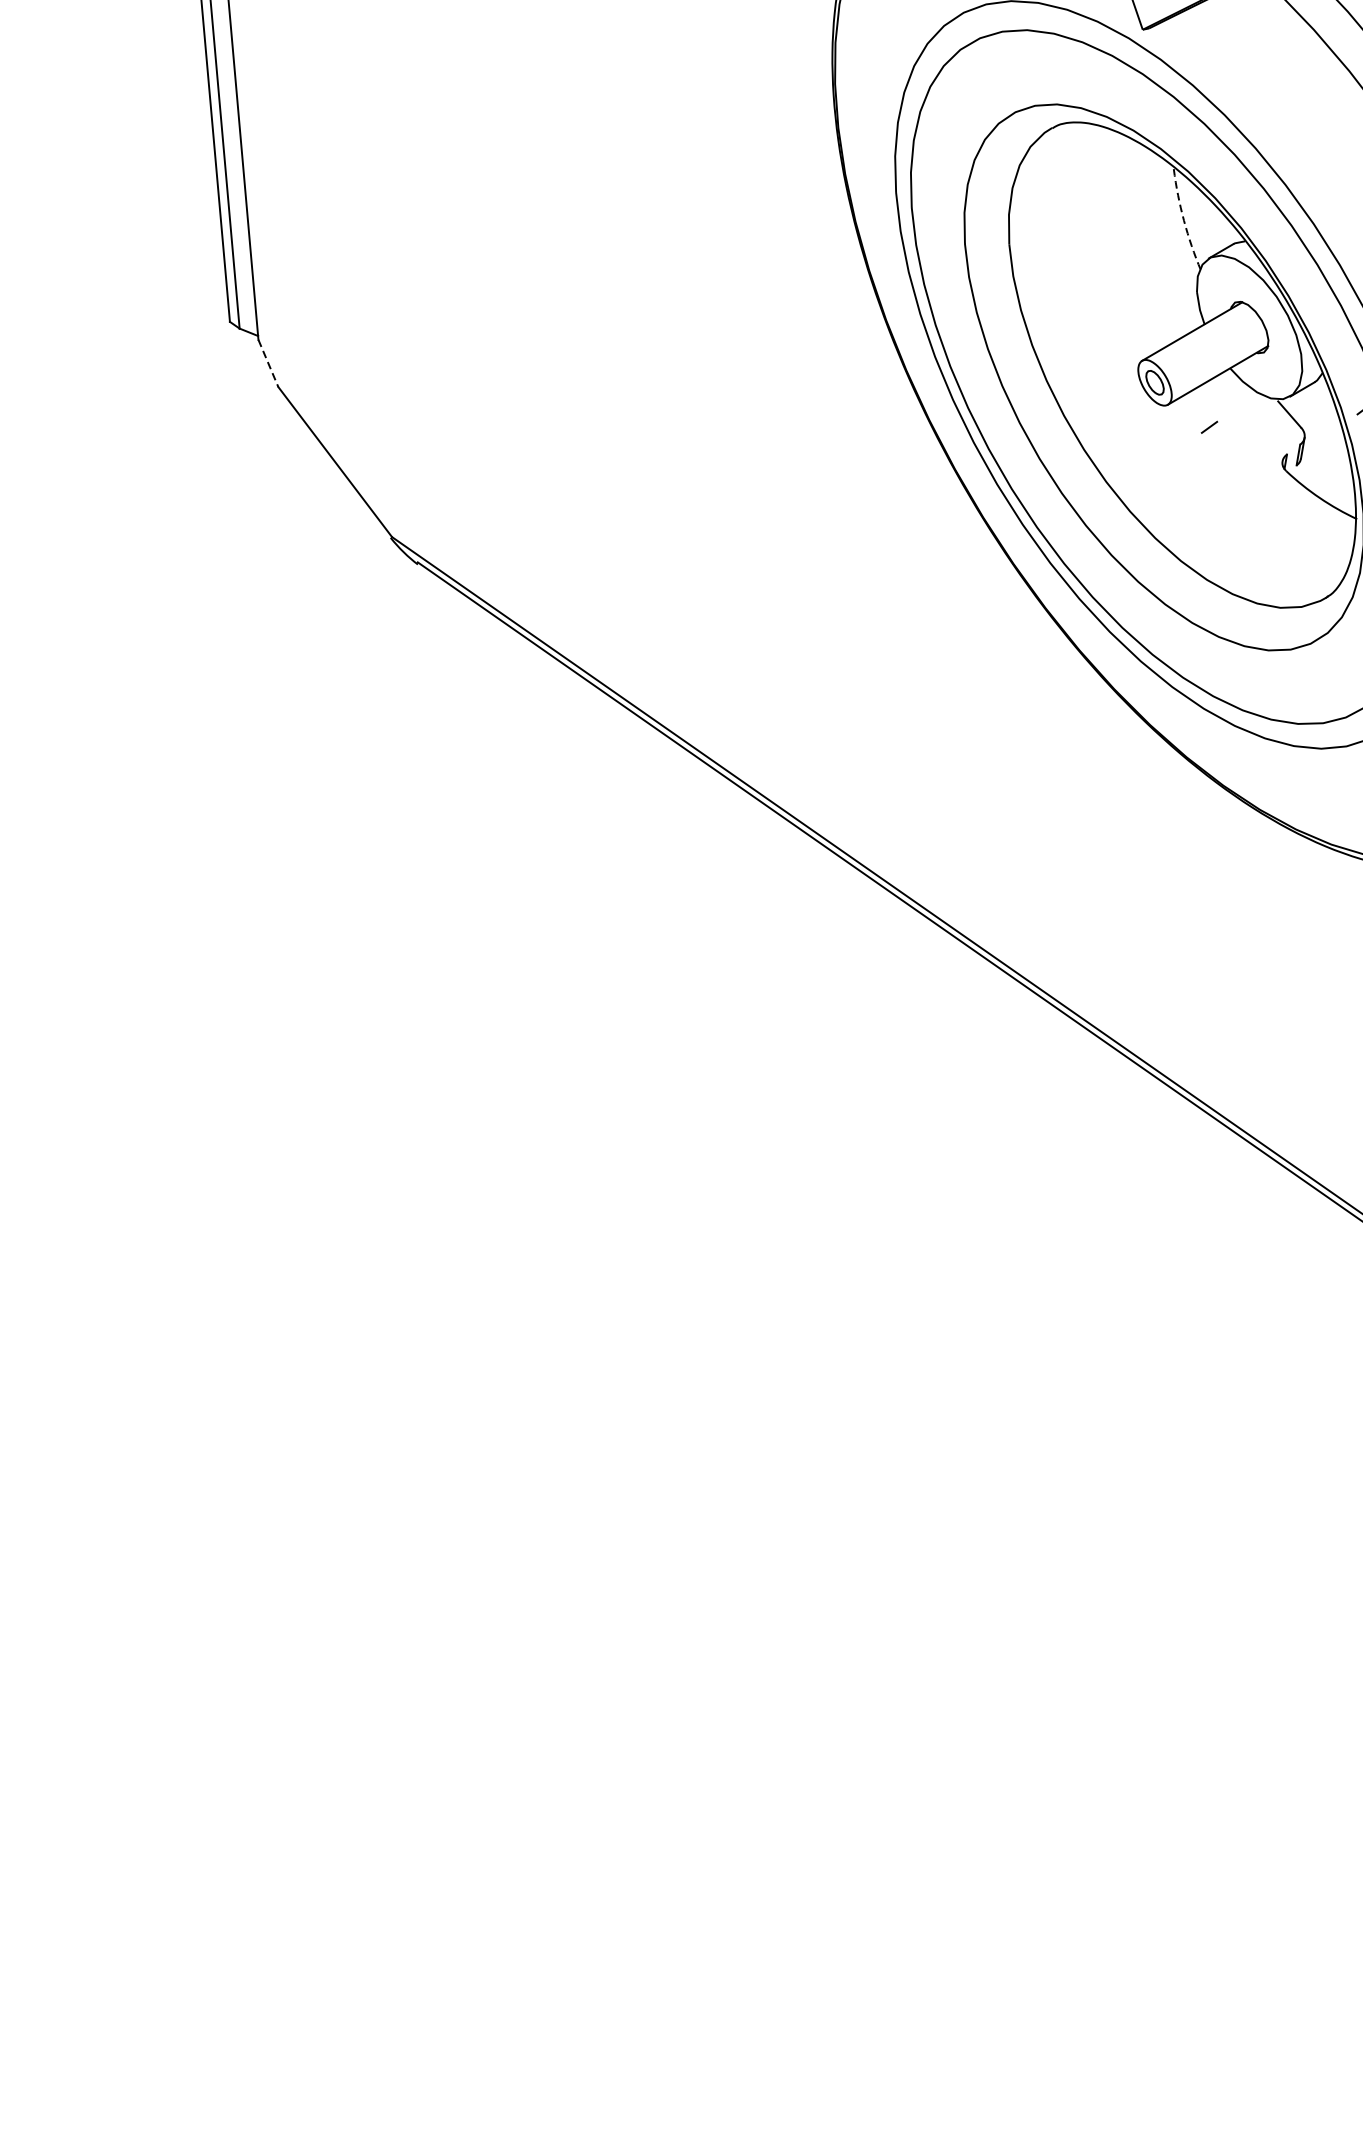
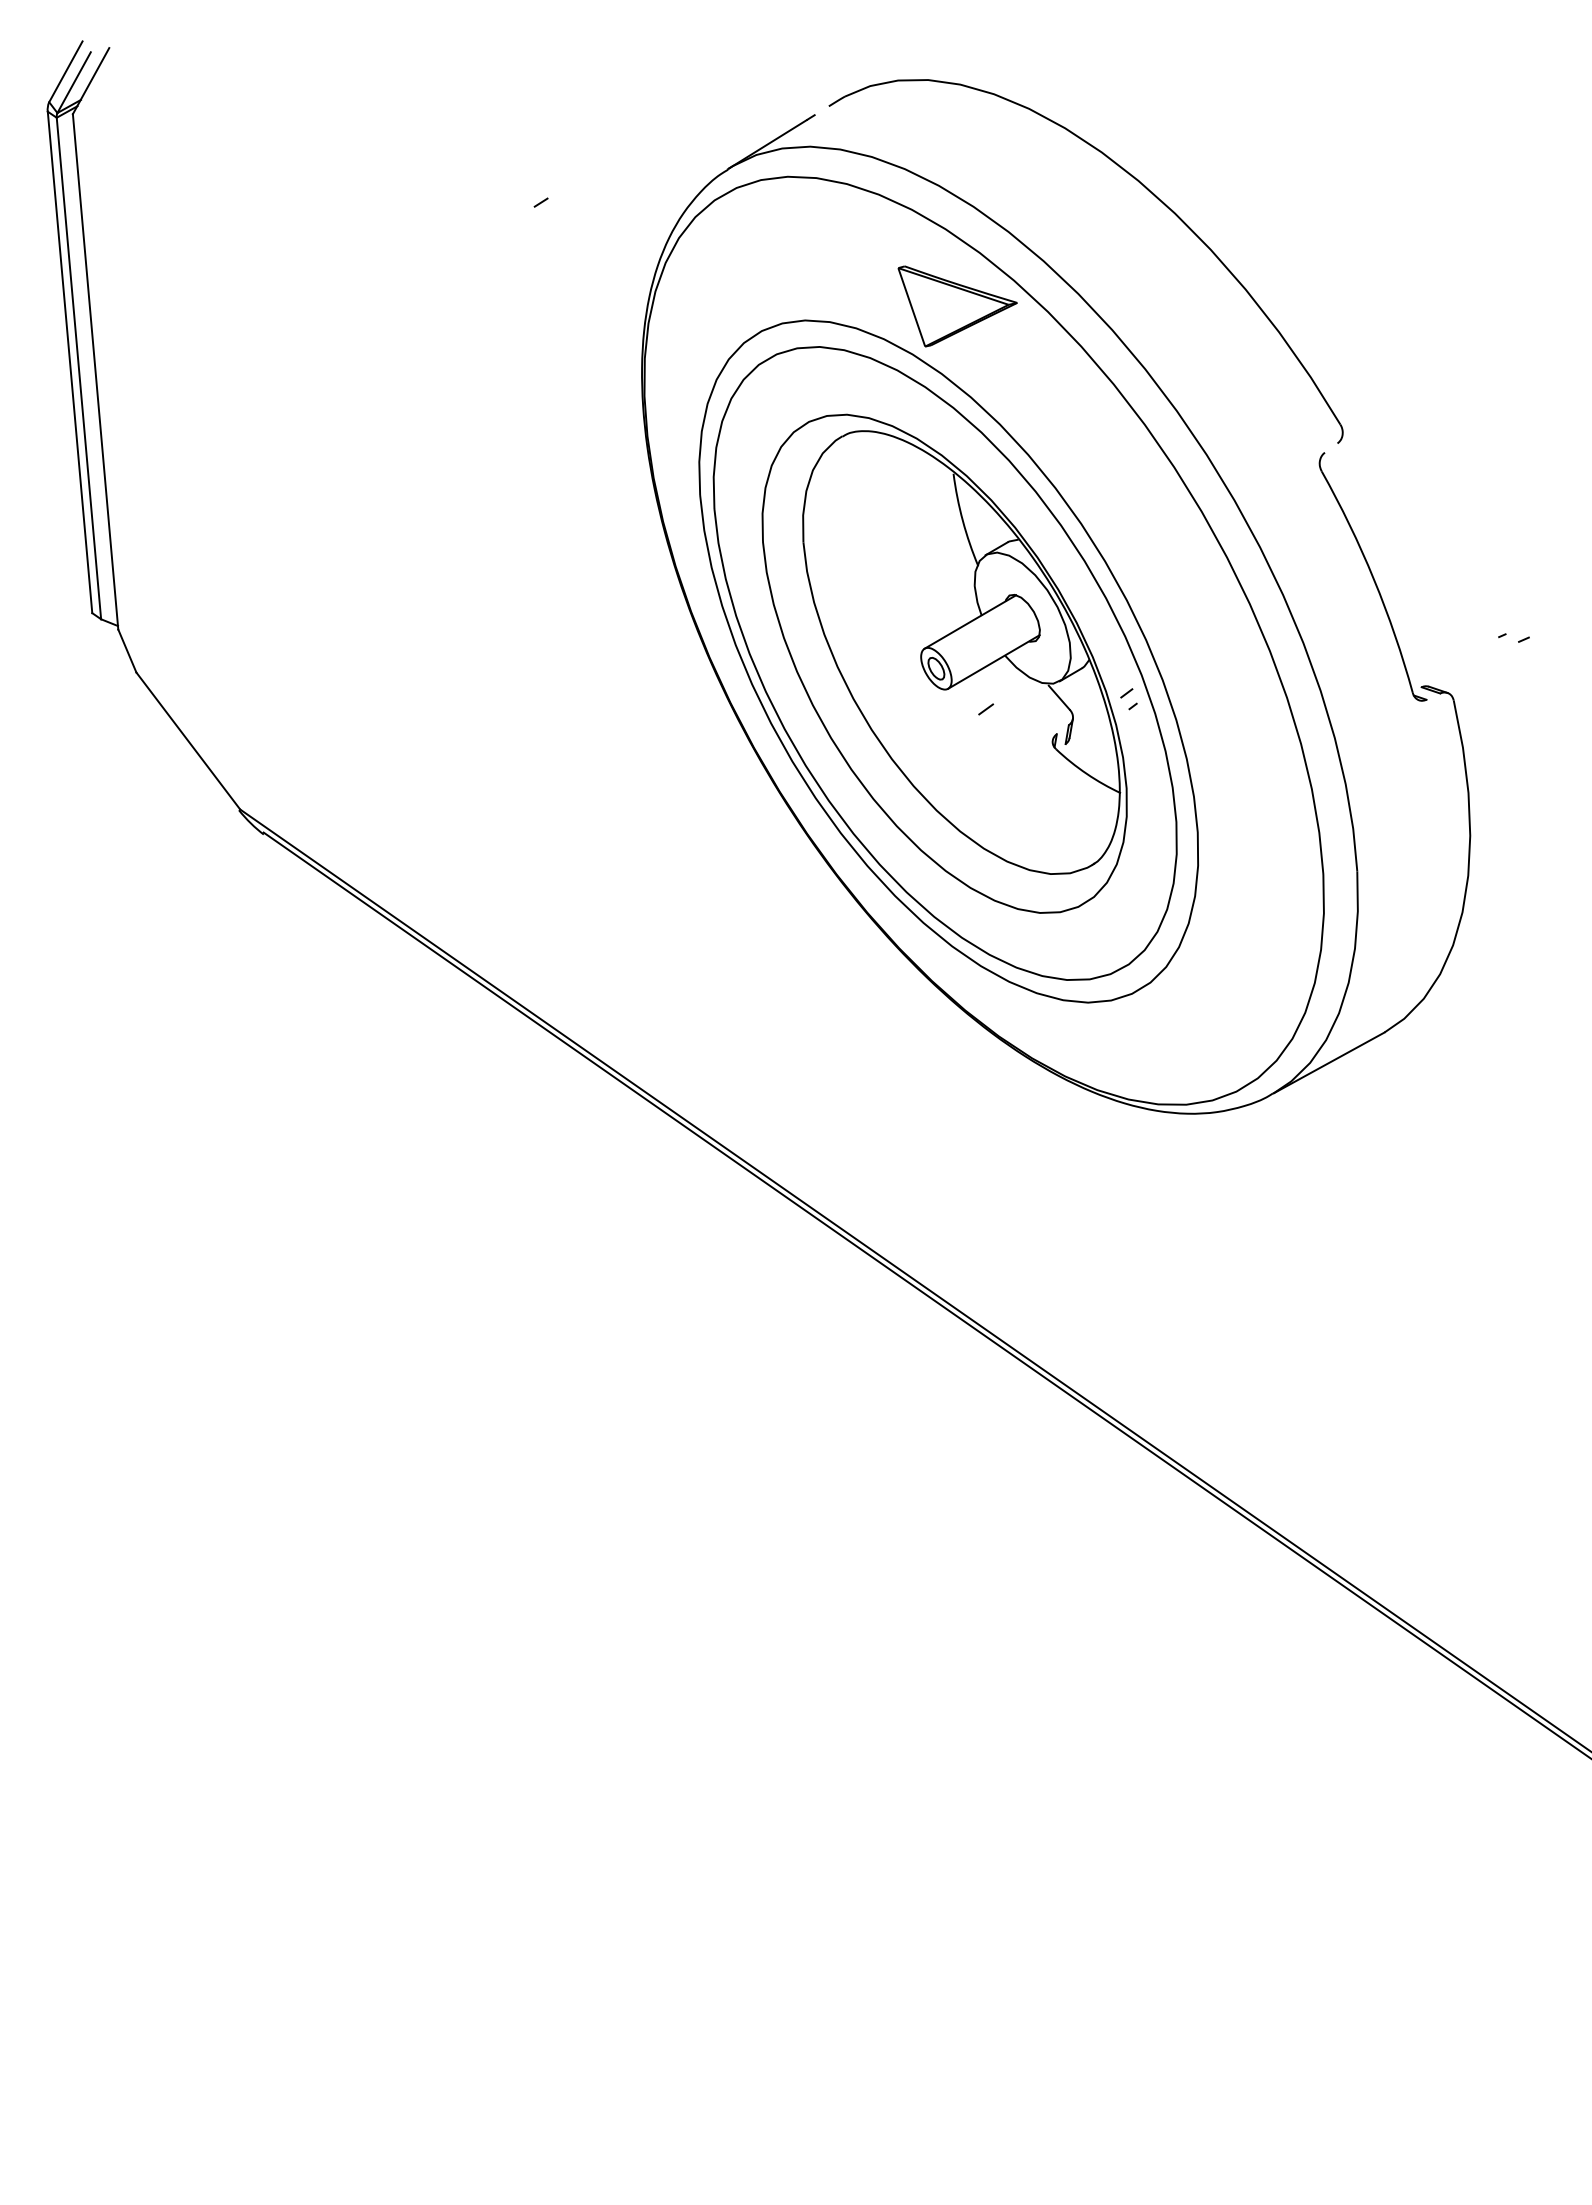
arc: (1183, 220) -> (962, 520), dashed -> solid
line: (268, 363) -> (127, 651), dashed -> solid

